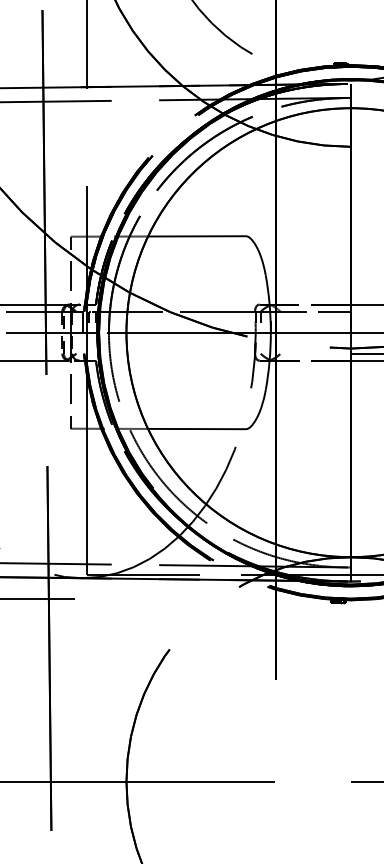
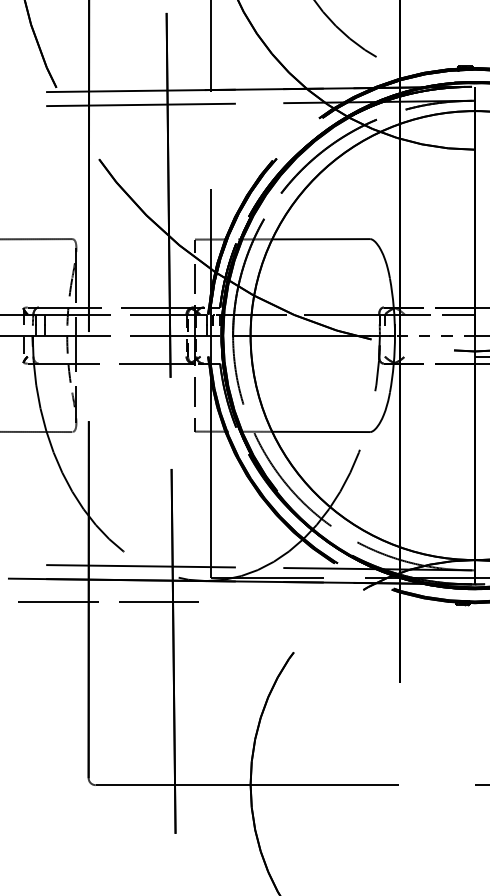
line: (310, 332) -> (434, 335), solid -> dashed

